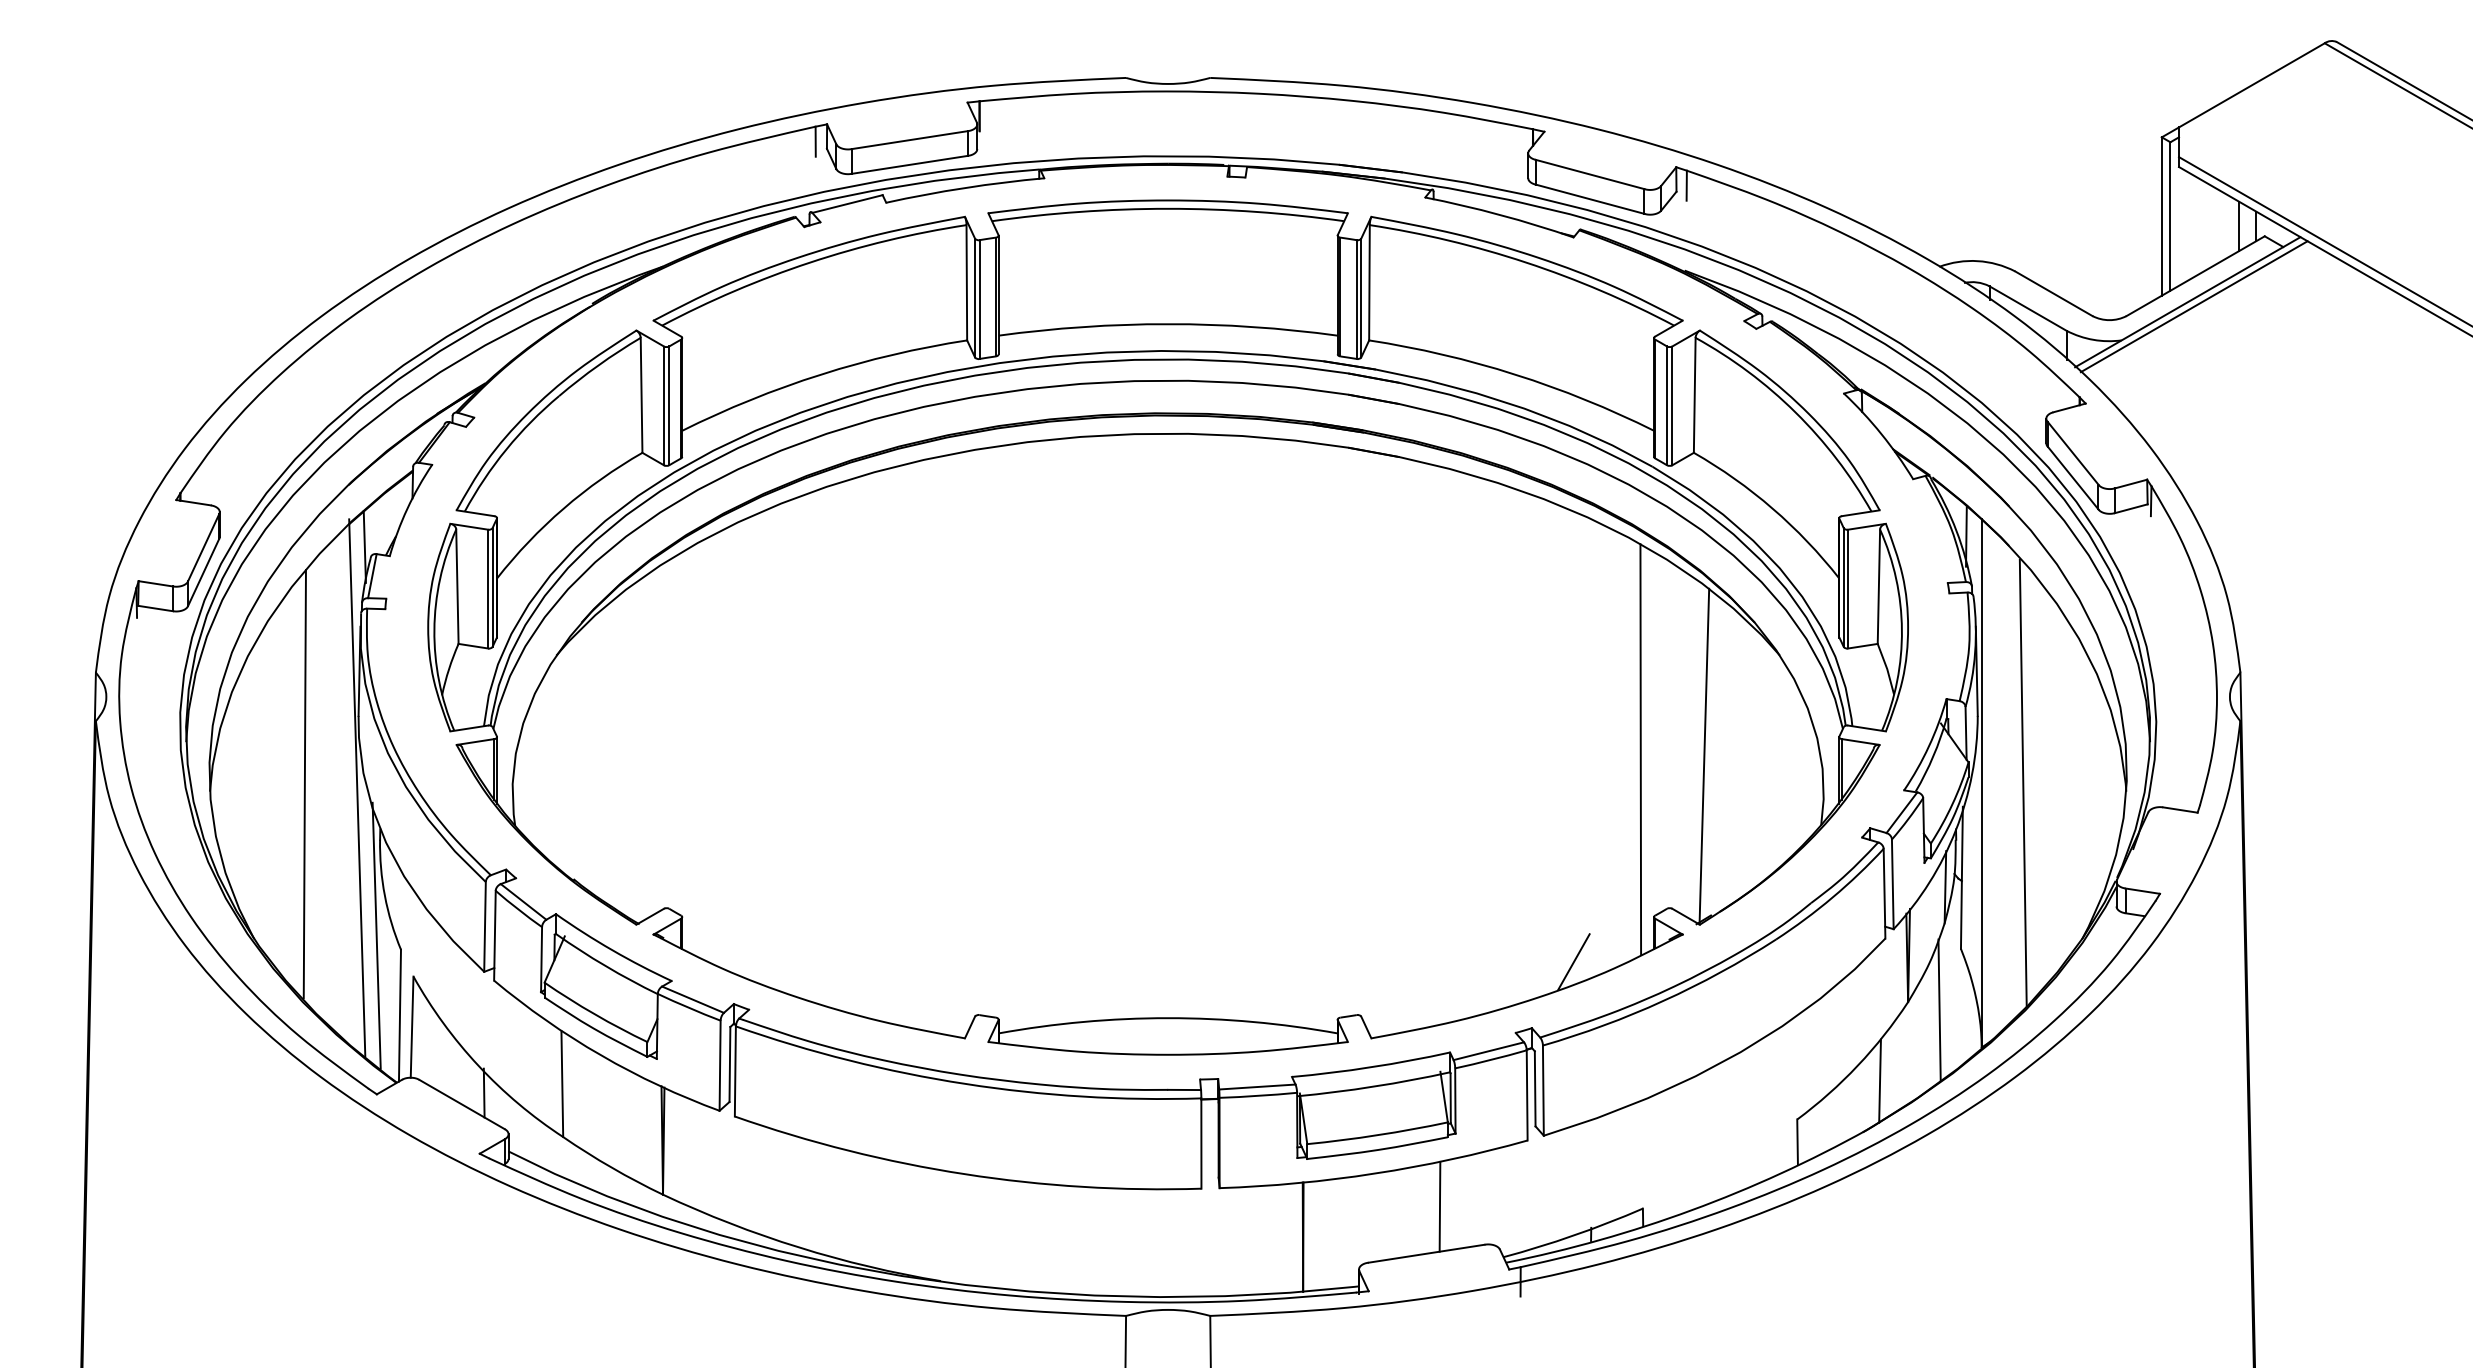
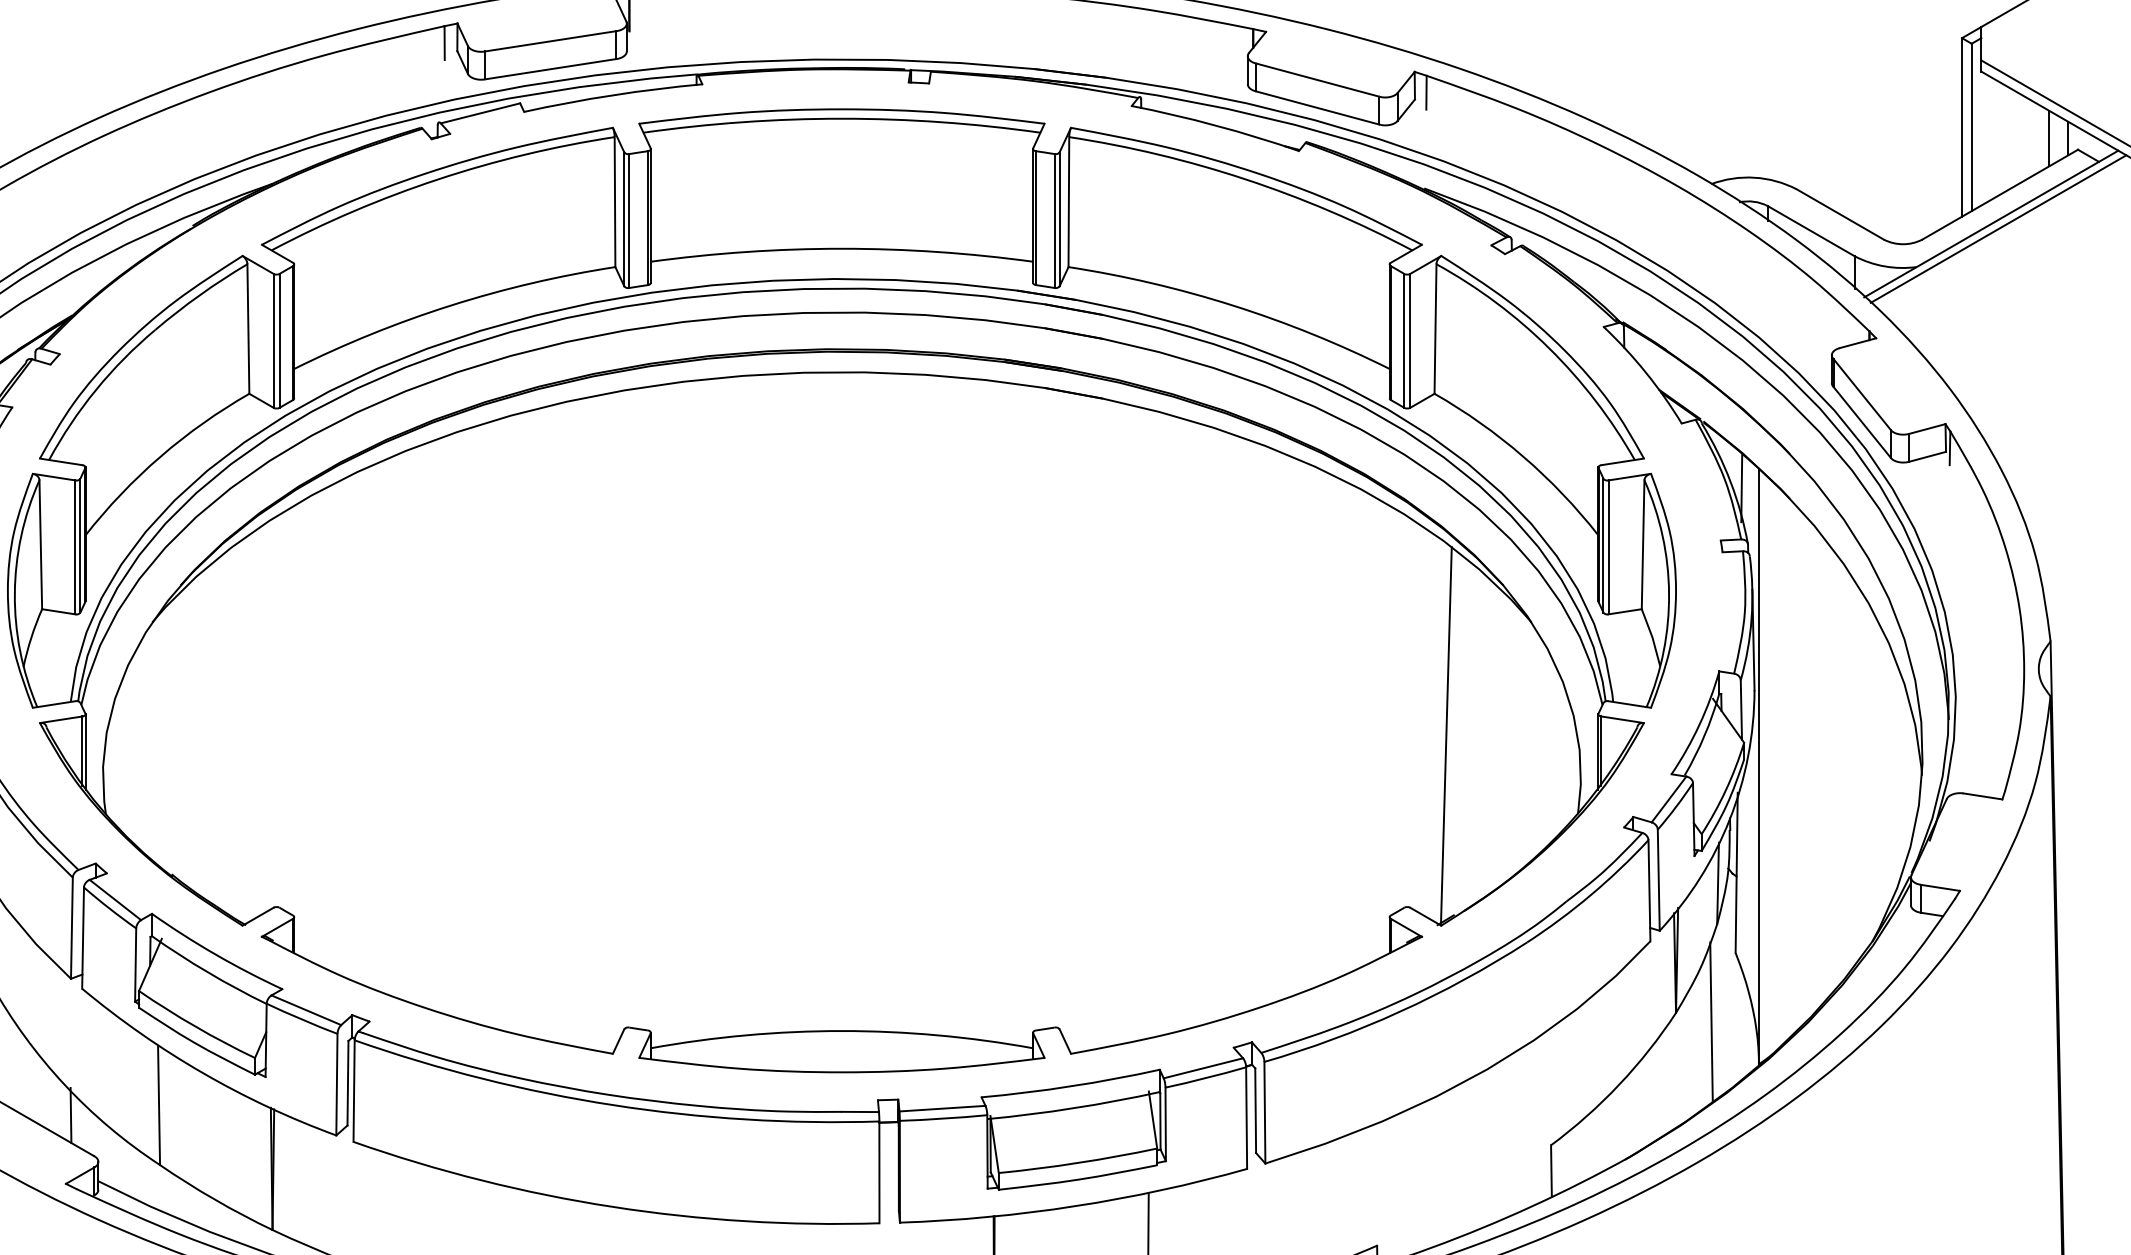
line: (1640, 749) -> (1374, 728), removed
line: (2022, 782) -> (1804, 765), removed
line: (1573, 961) -> (1298, 967), removed
line: (1879, 1080) -> (1643, 1101), removed

